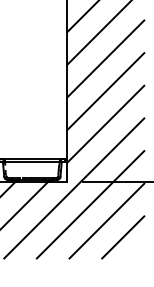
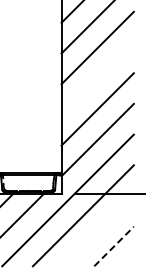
line: (105, 58) -> (97, 78), removed
line: (106, 221) -> (98, 231), removed
line: (123, 237) -> (114, 246), solid -> dashed

